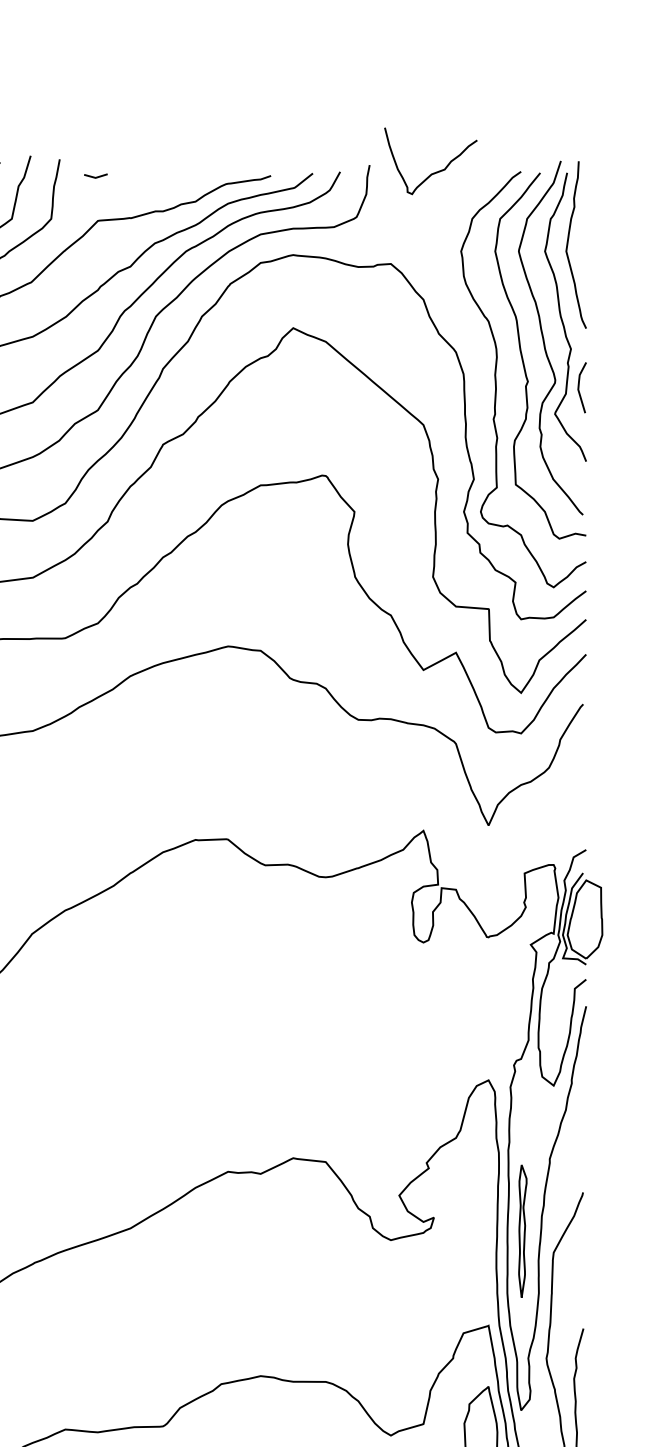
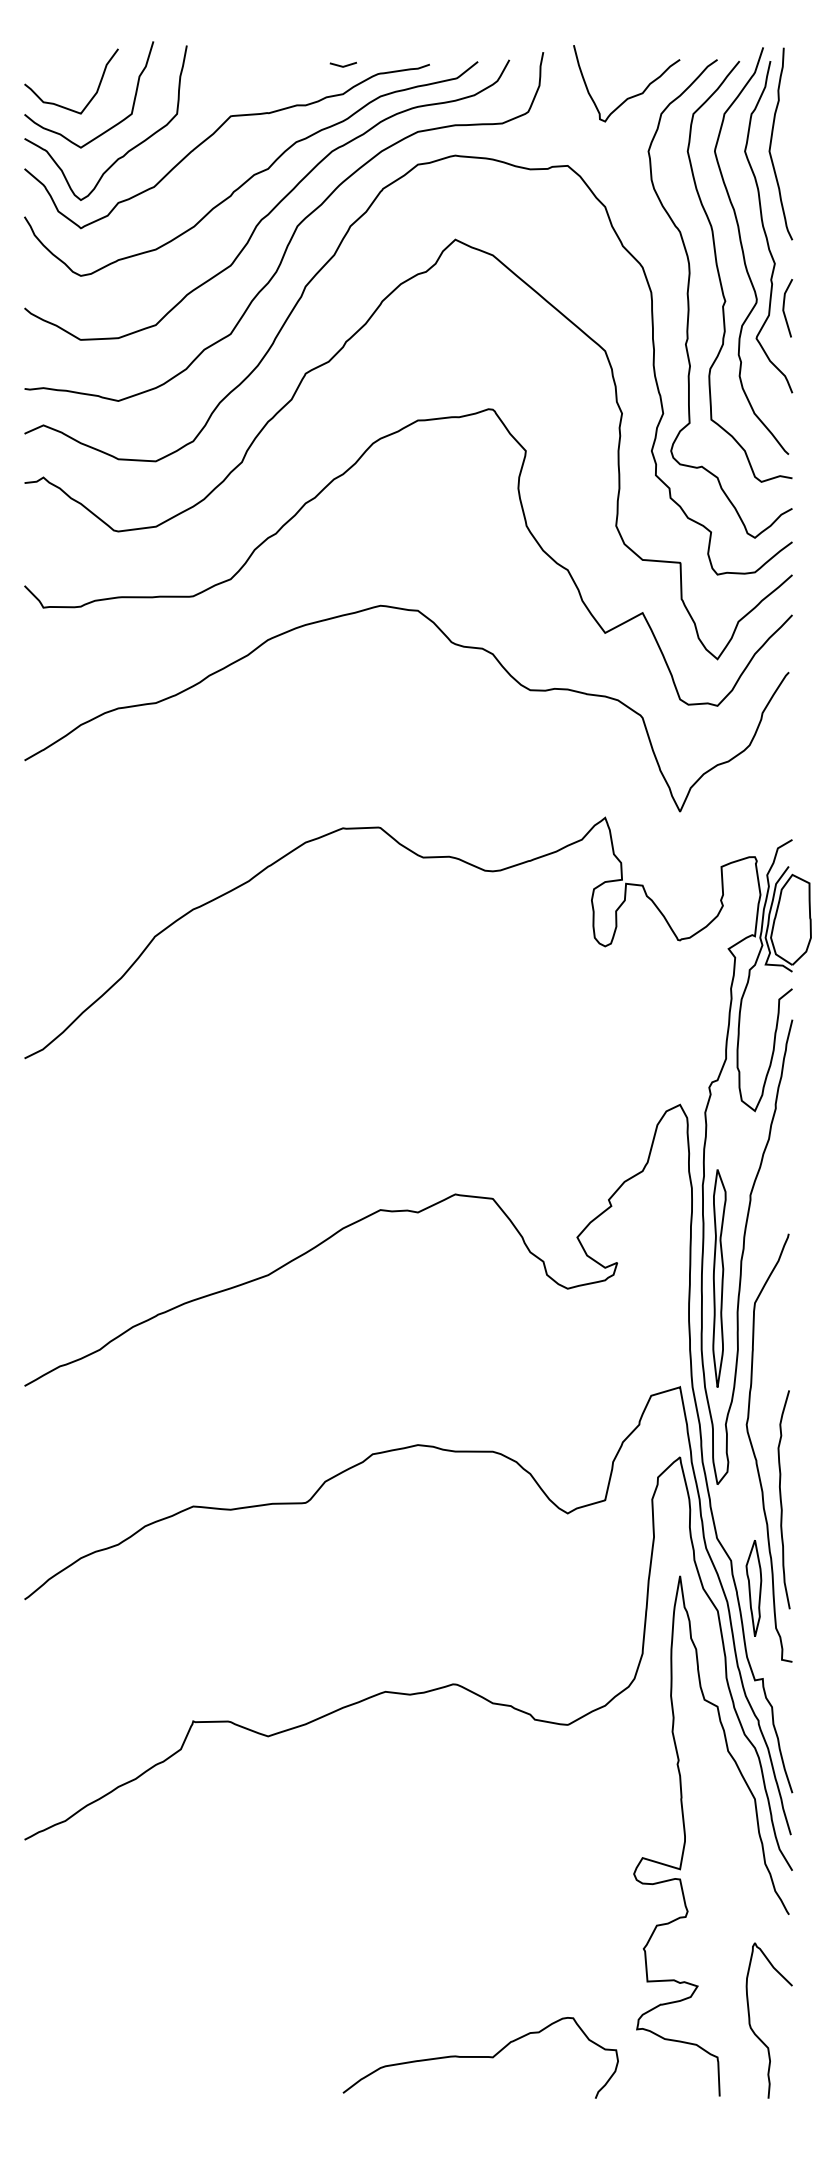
curve: (434, 172) -> (630, 96), moved
line: (95, 176) -> (342, 65), moved
part: (522, 1231) -> (719, 1278), size x1.43

